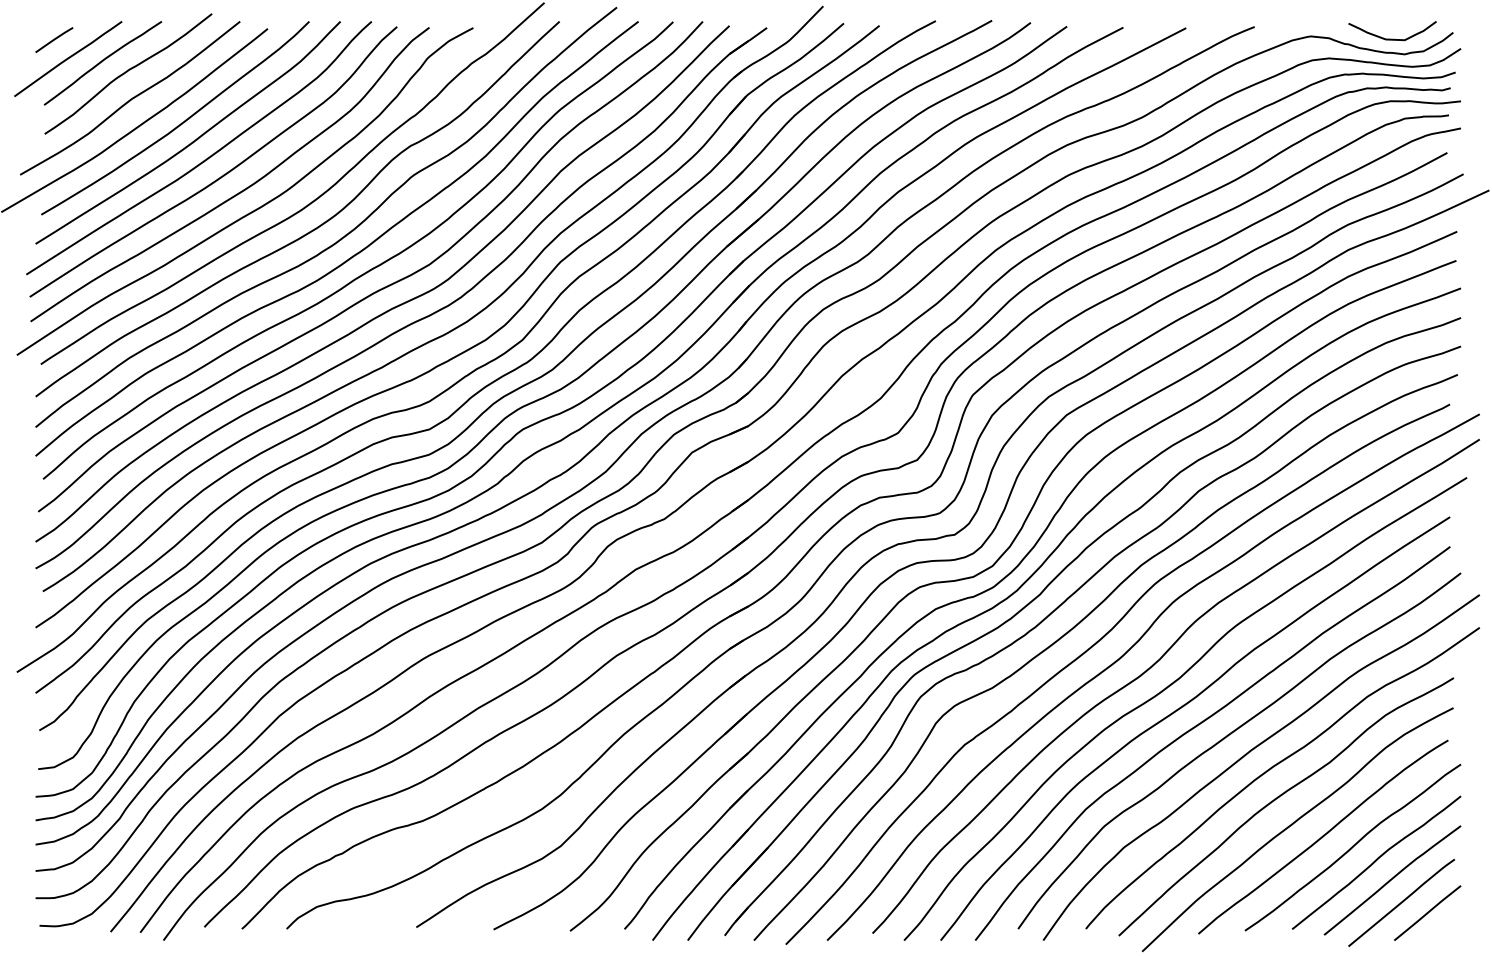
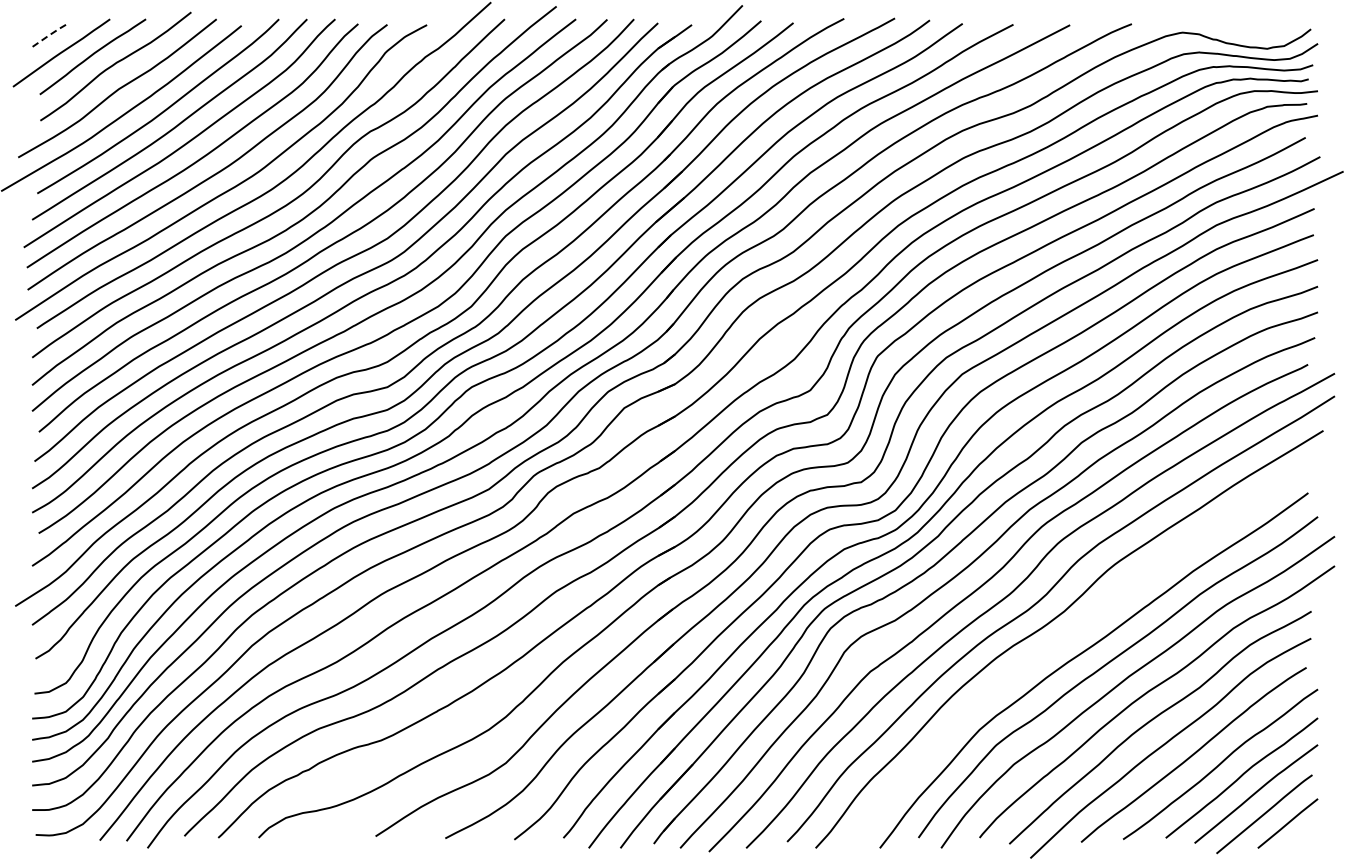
curve: (1392, 38) -> (1256, 34), removed
line: (53, 39) -> (48, 35), solid -> dashed
curve: (1181, 709) -> (1065, 639), removed

